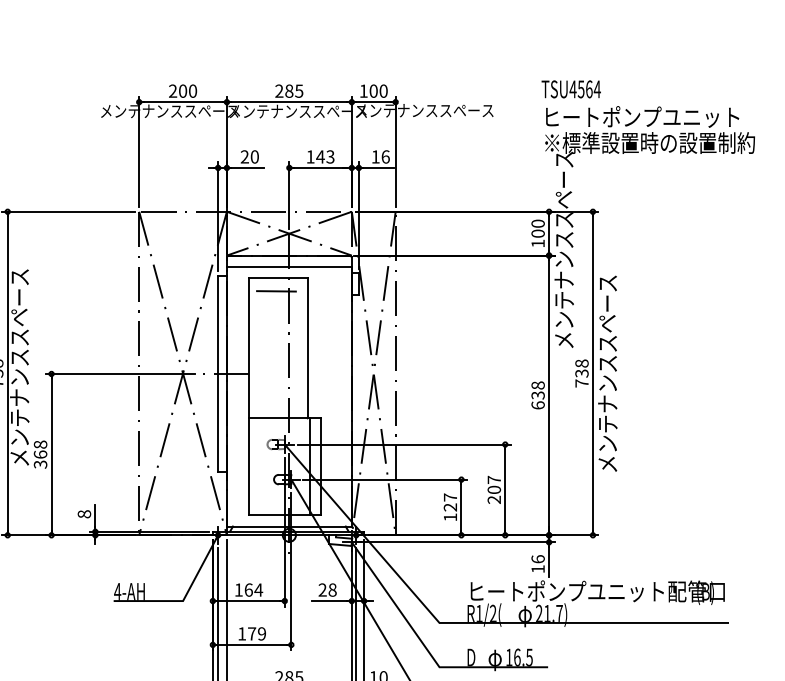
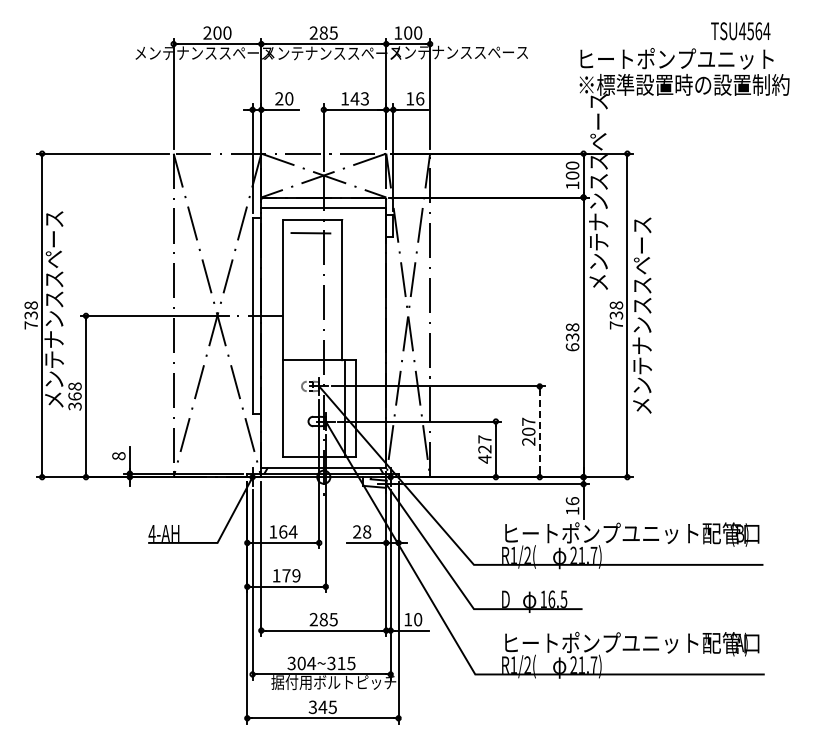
text: (571, 89) -> (740, 31), moved
line: (505, 489) -> (539, 431), solid -> dashed
text: (450, 516) -> (484, 458), 127 -> 427

